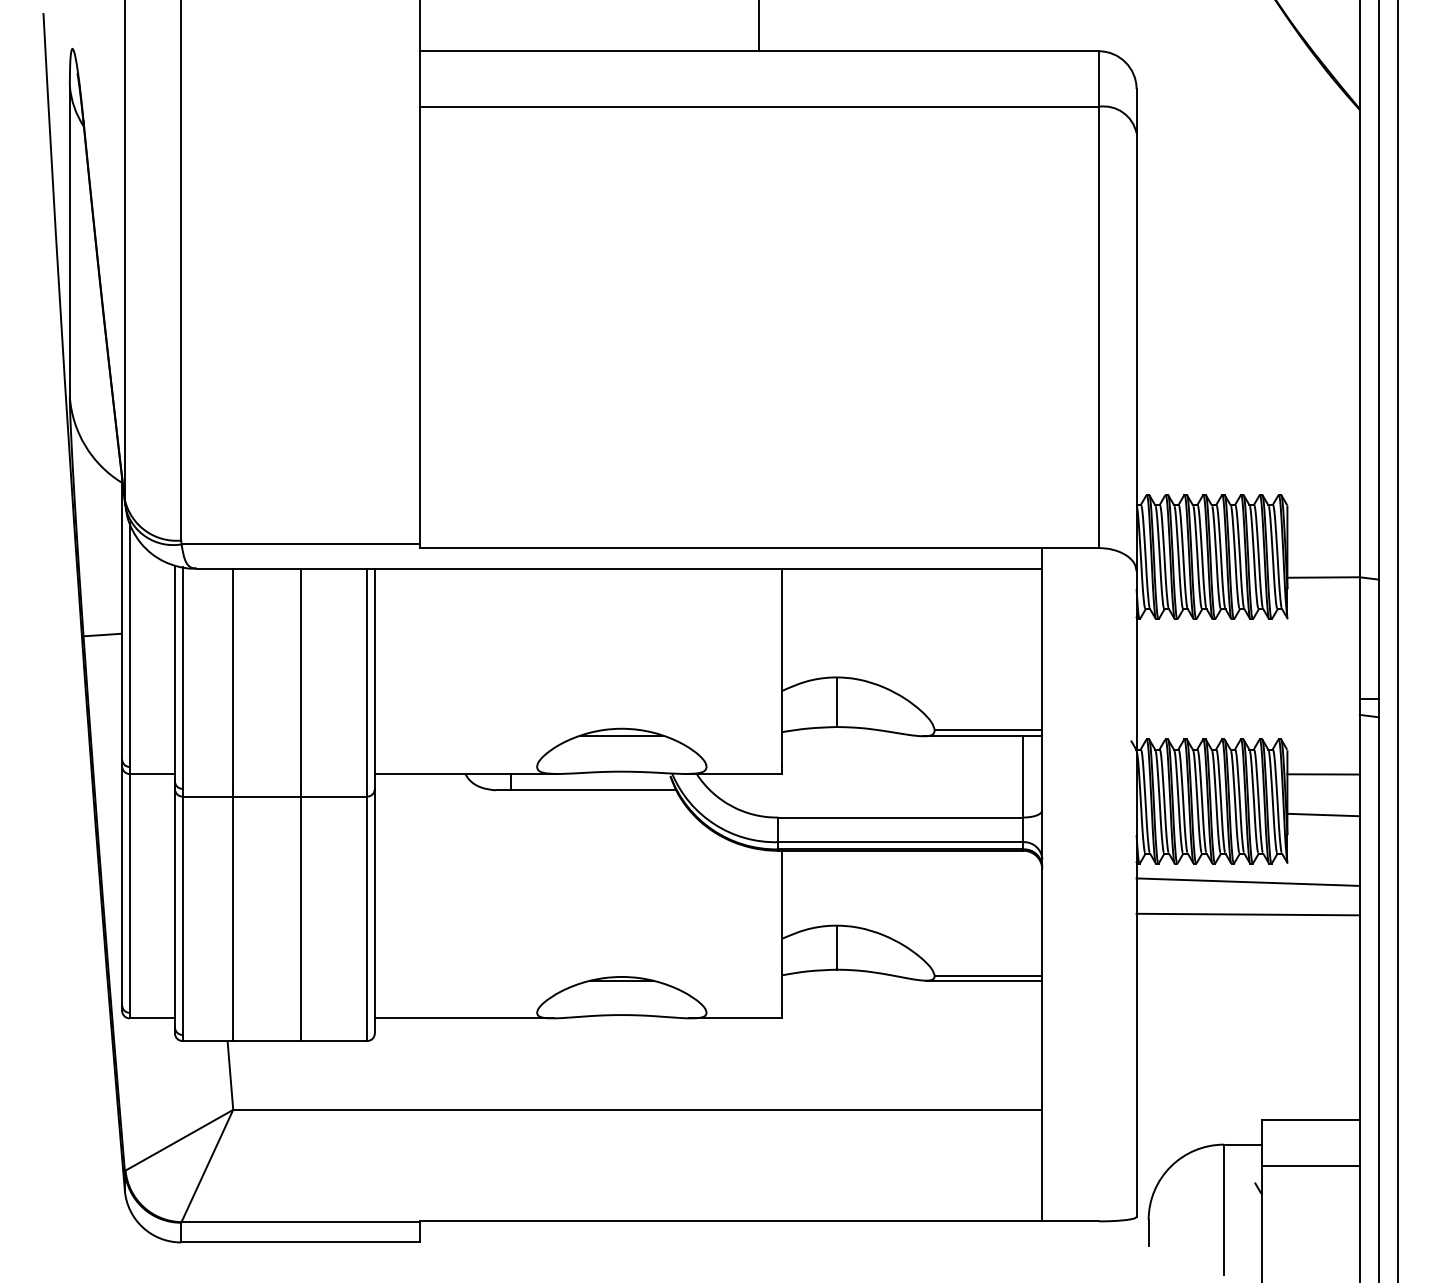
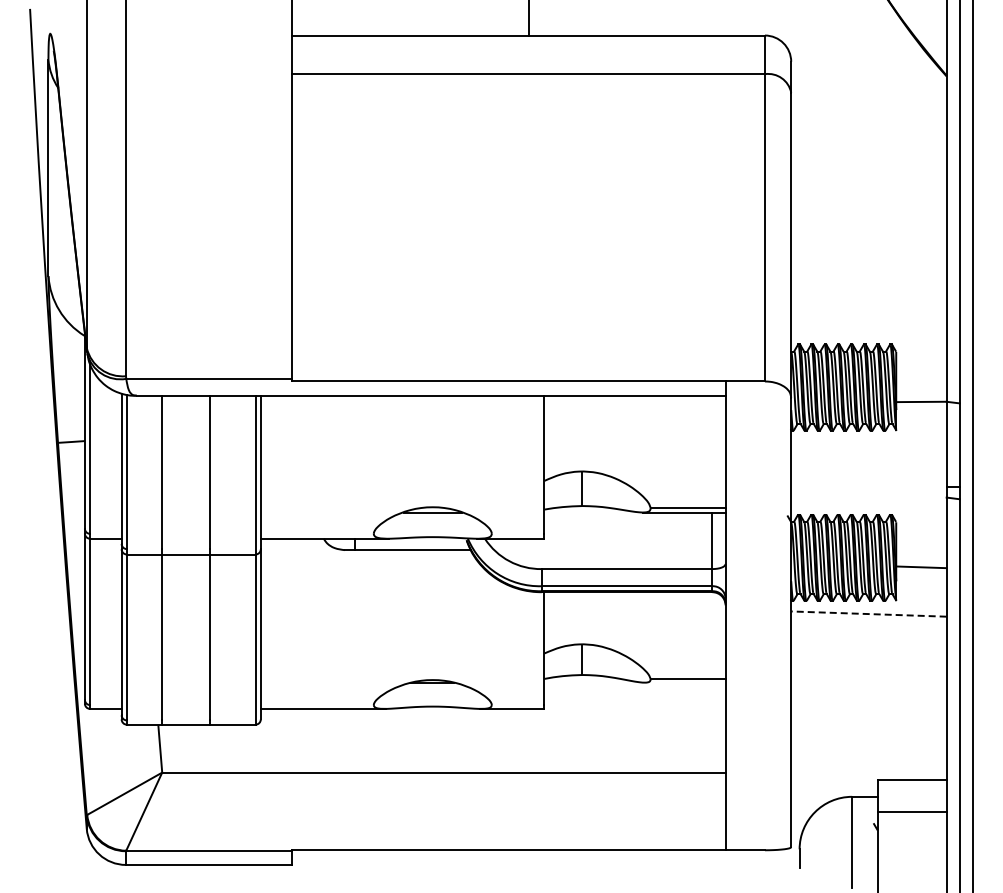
line: (1323, 773) -> (921, 538), removed
line: (1247, 882) -> (868, 614), solid -> dashed
line: (1247, 914) -> (868, 636), removed
line: (983, 980) -> (684, 682), removed

